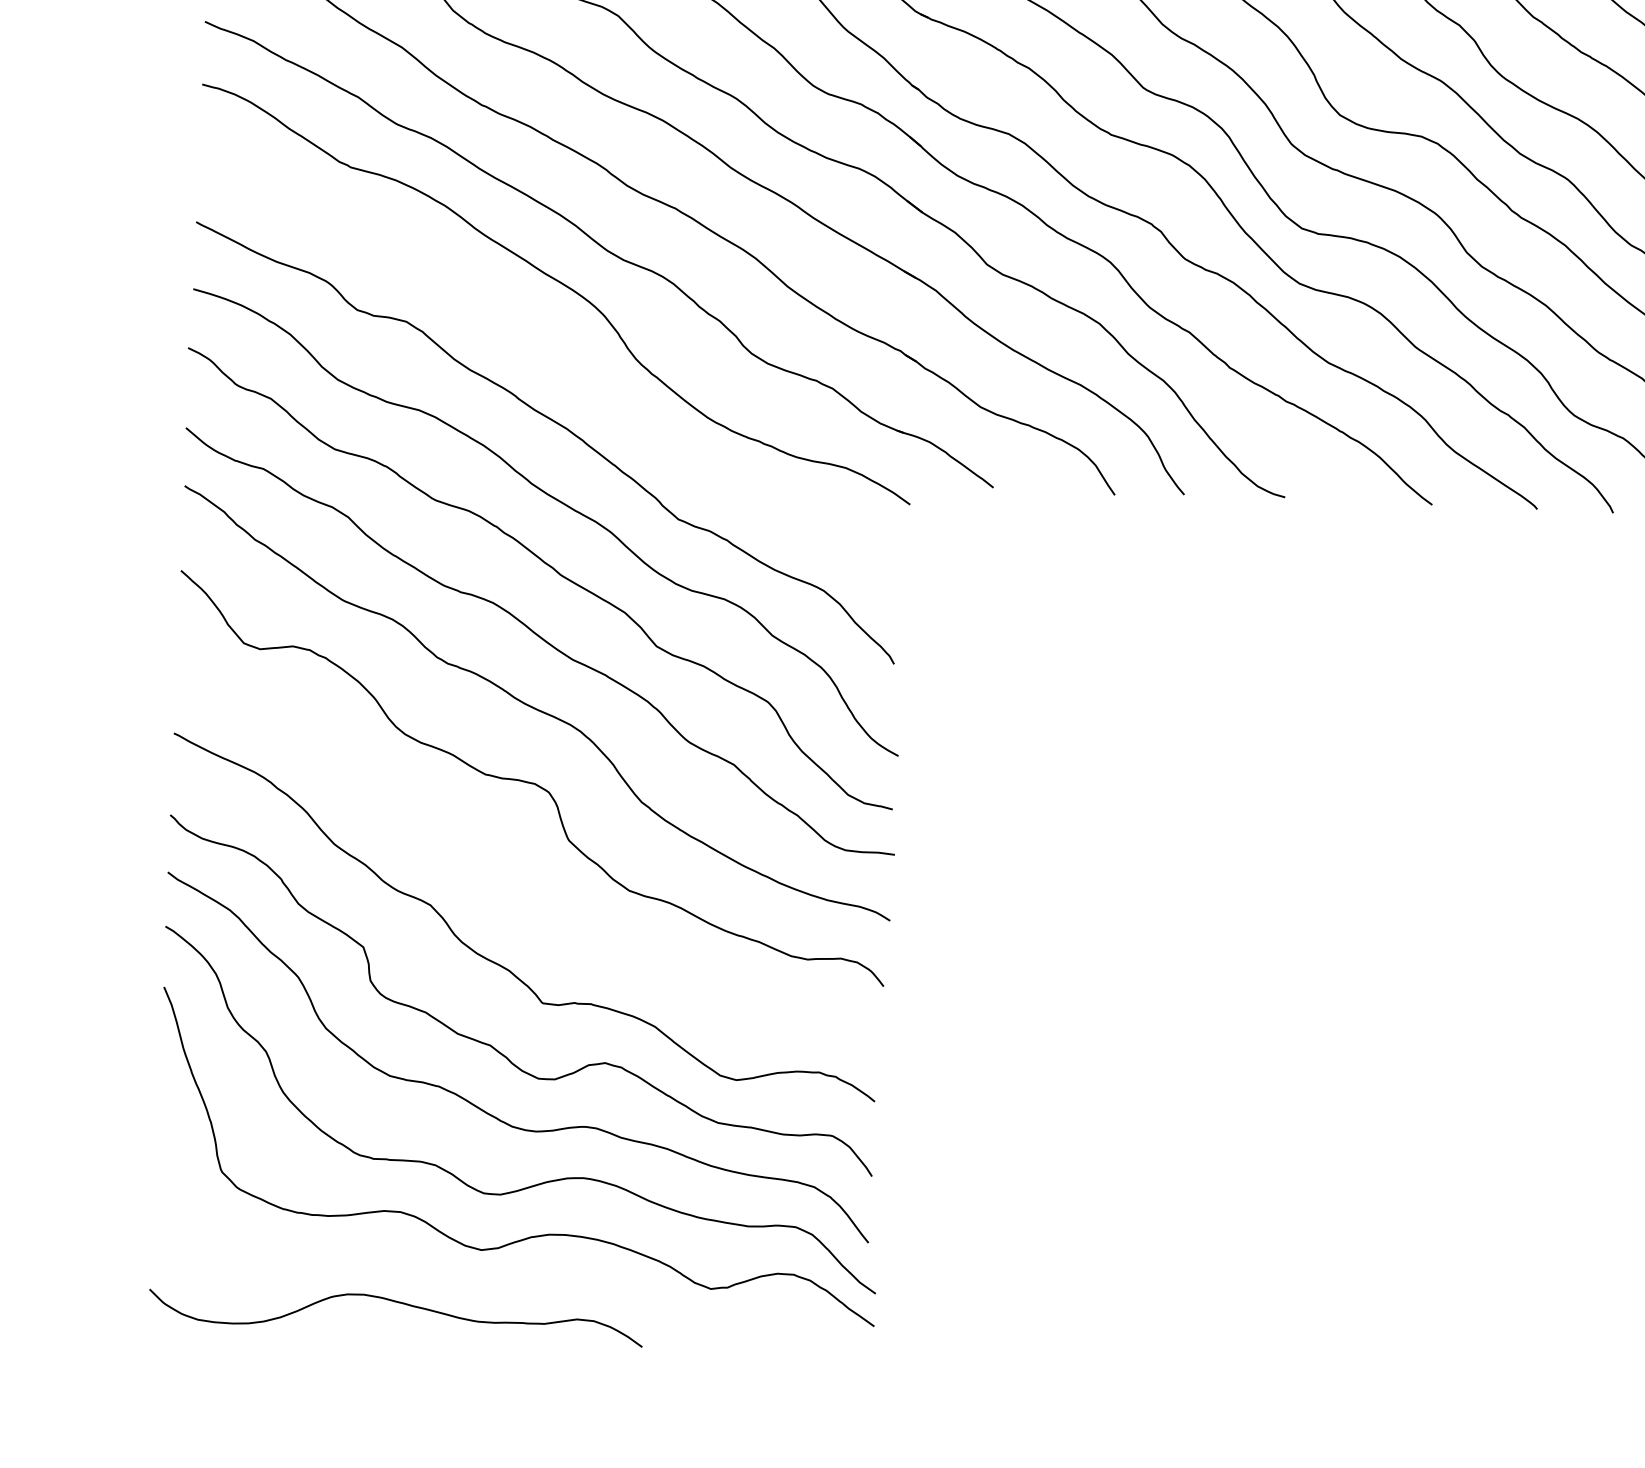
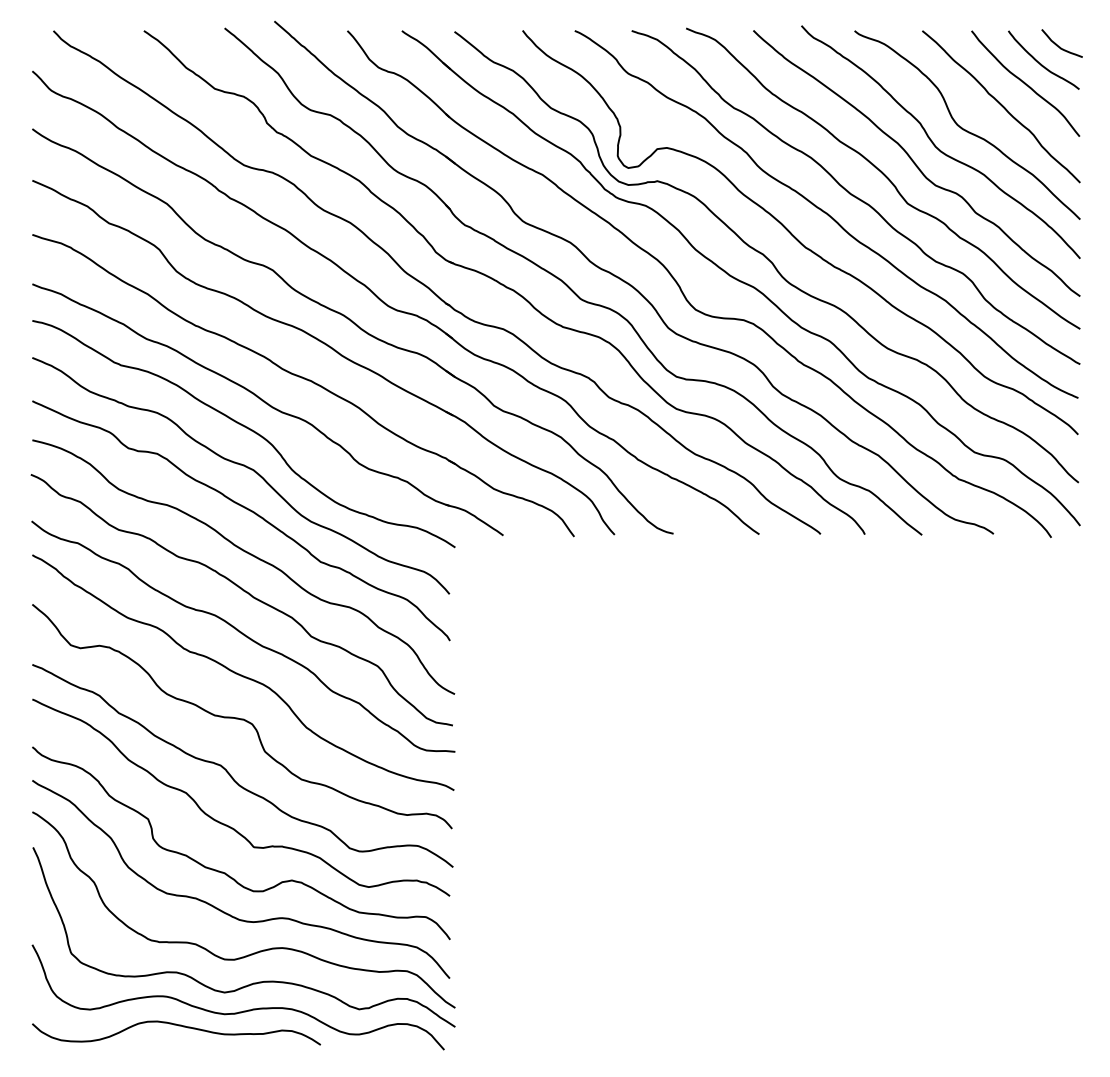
curve: (556, 351) -> (245, 467), added
curve: (506, 873) -> (229, 772), added
curve: (505, 1283) -> (239, 1011), added

